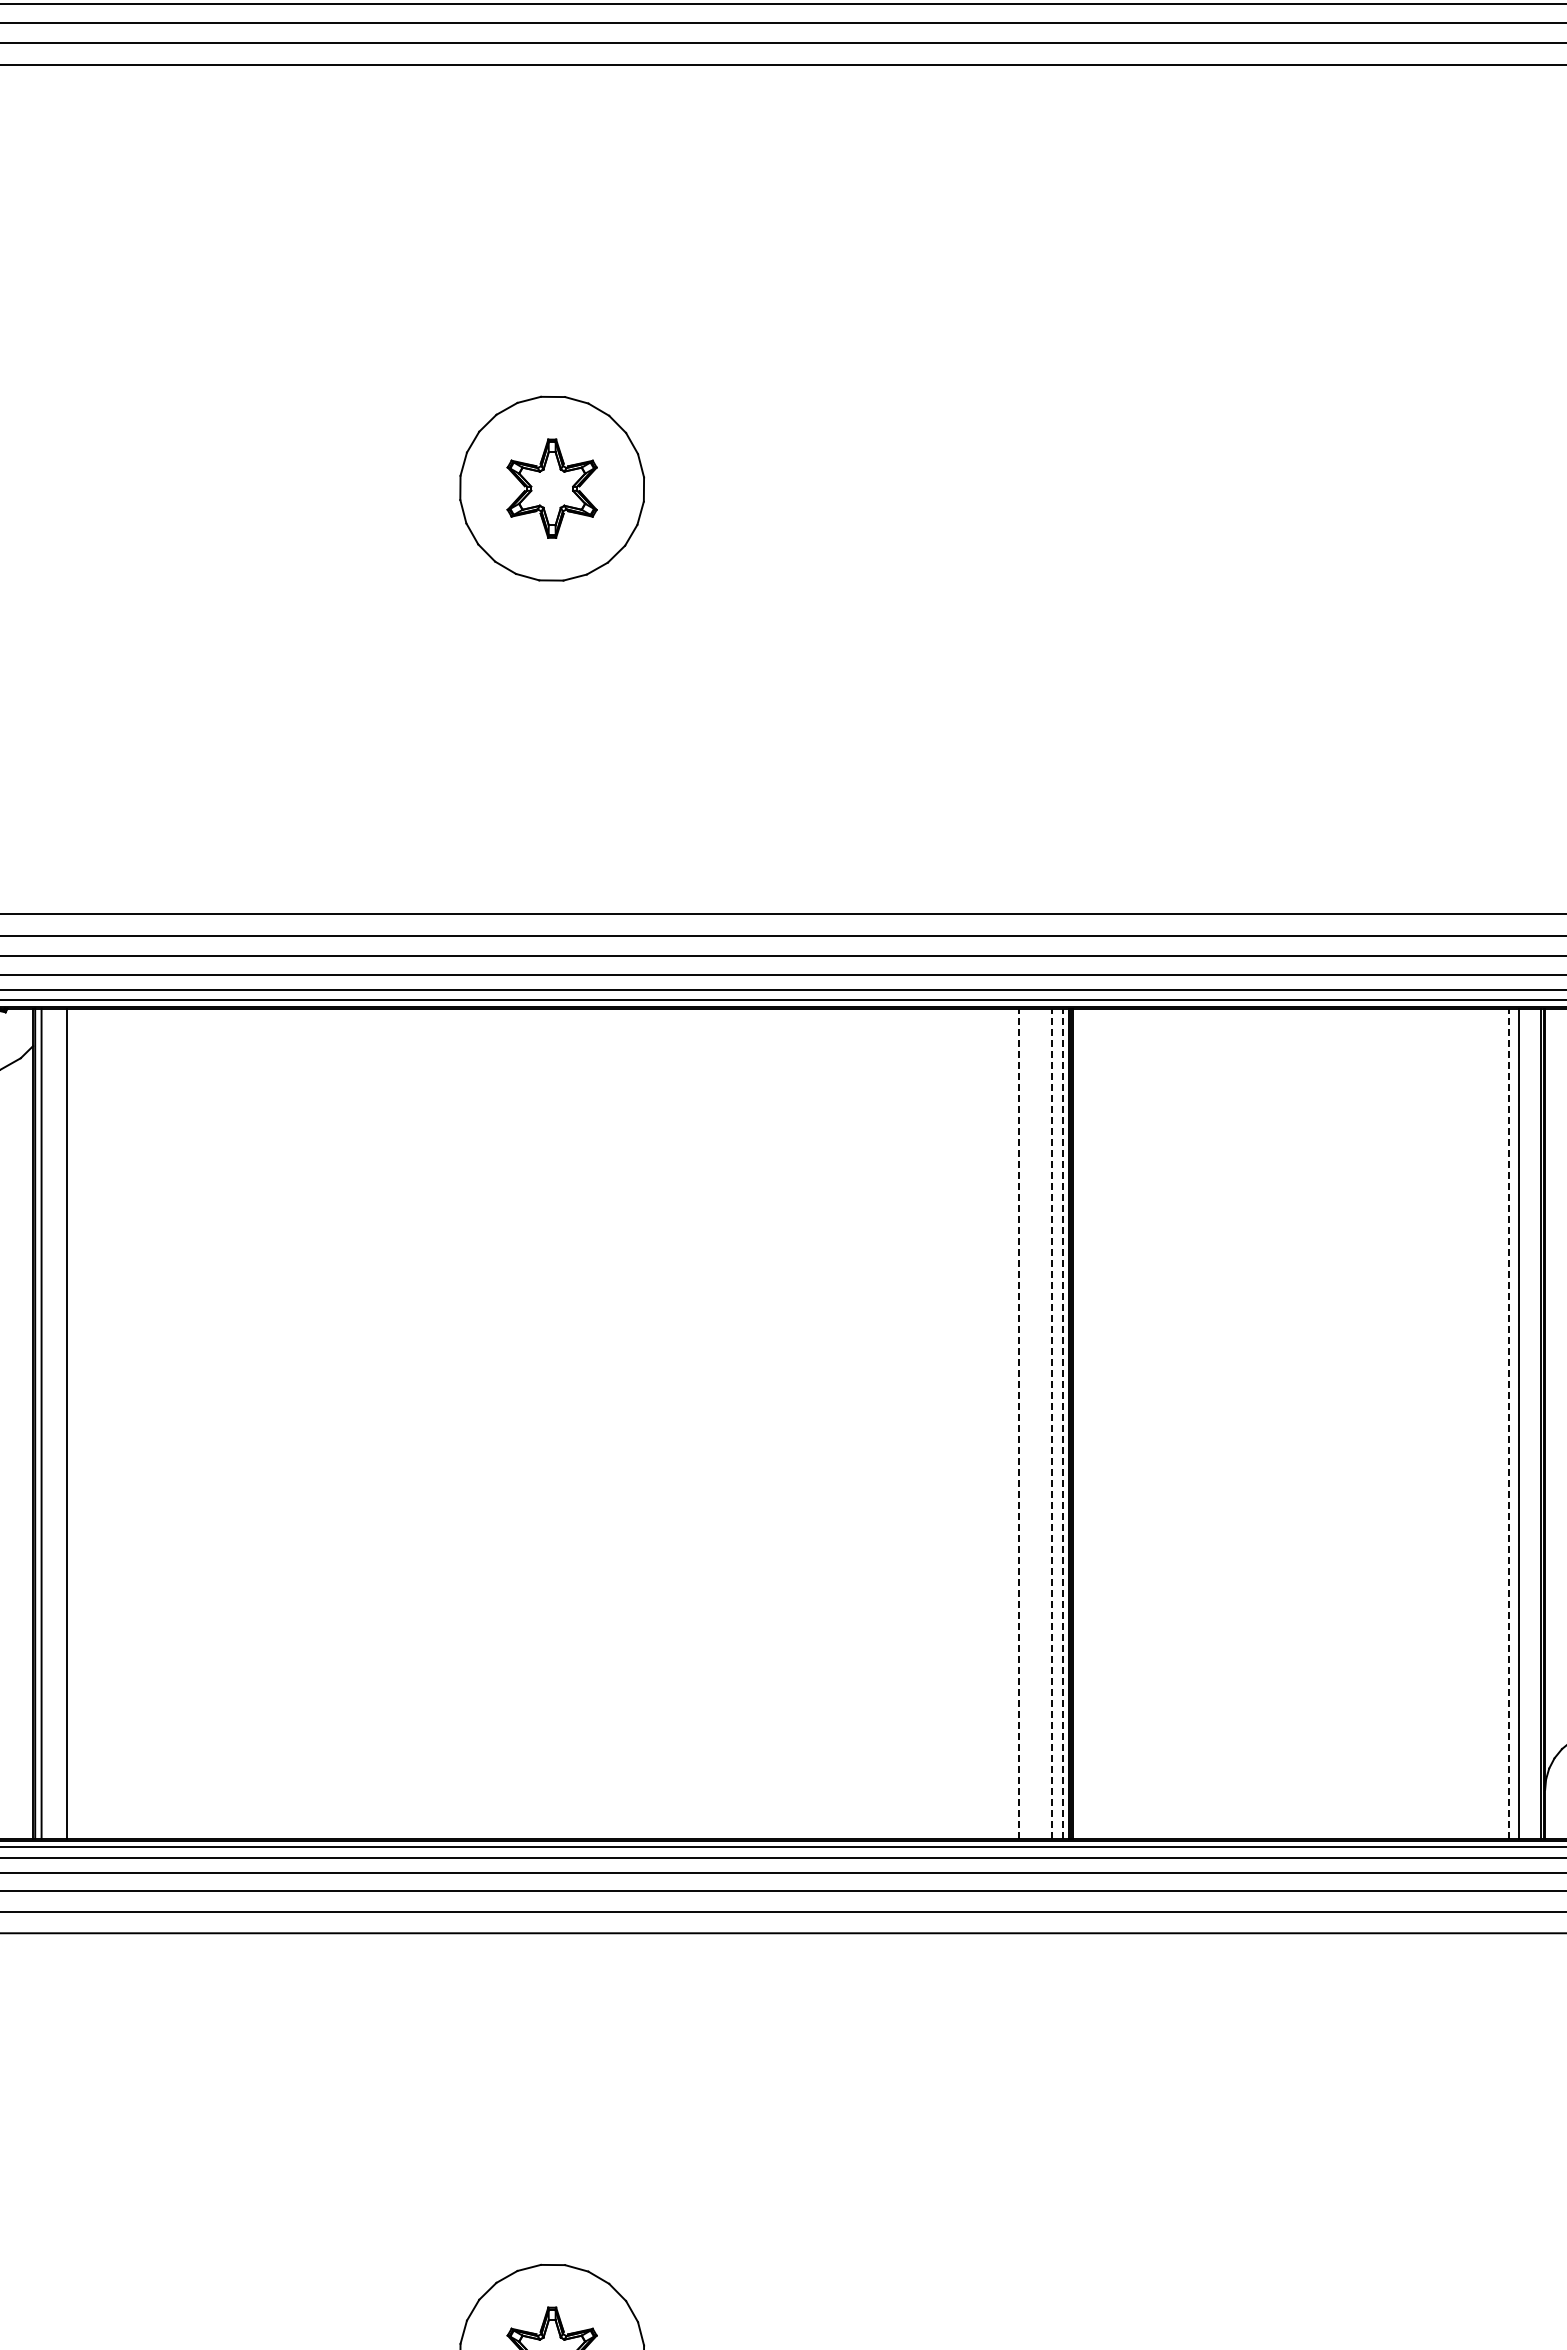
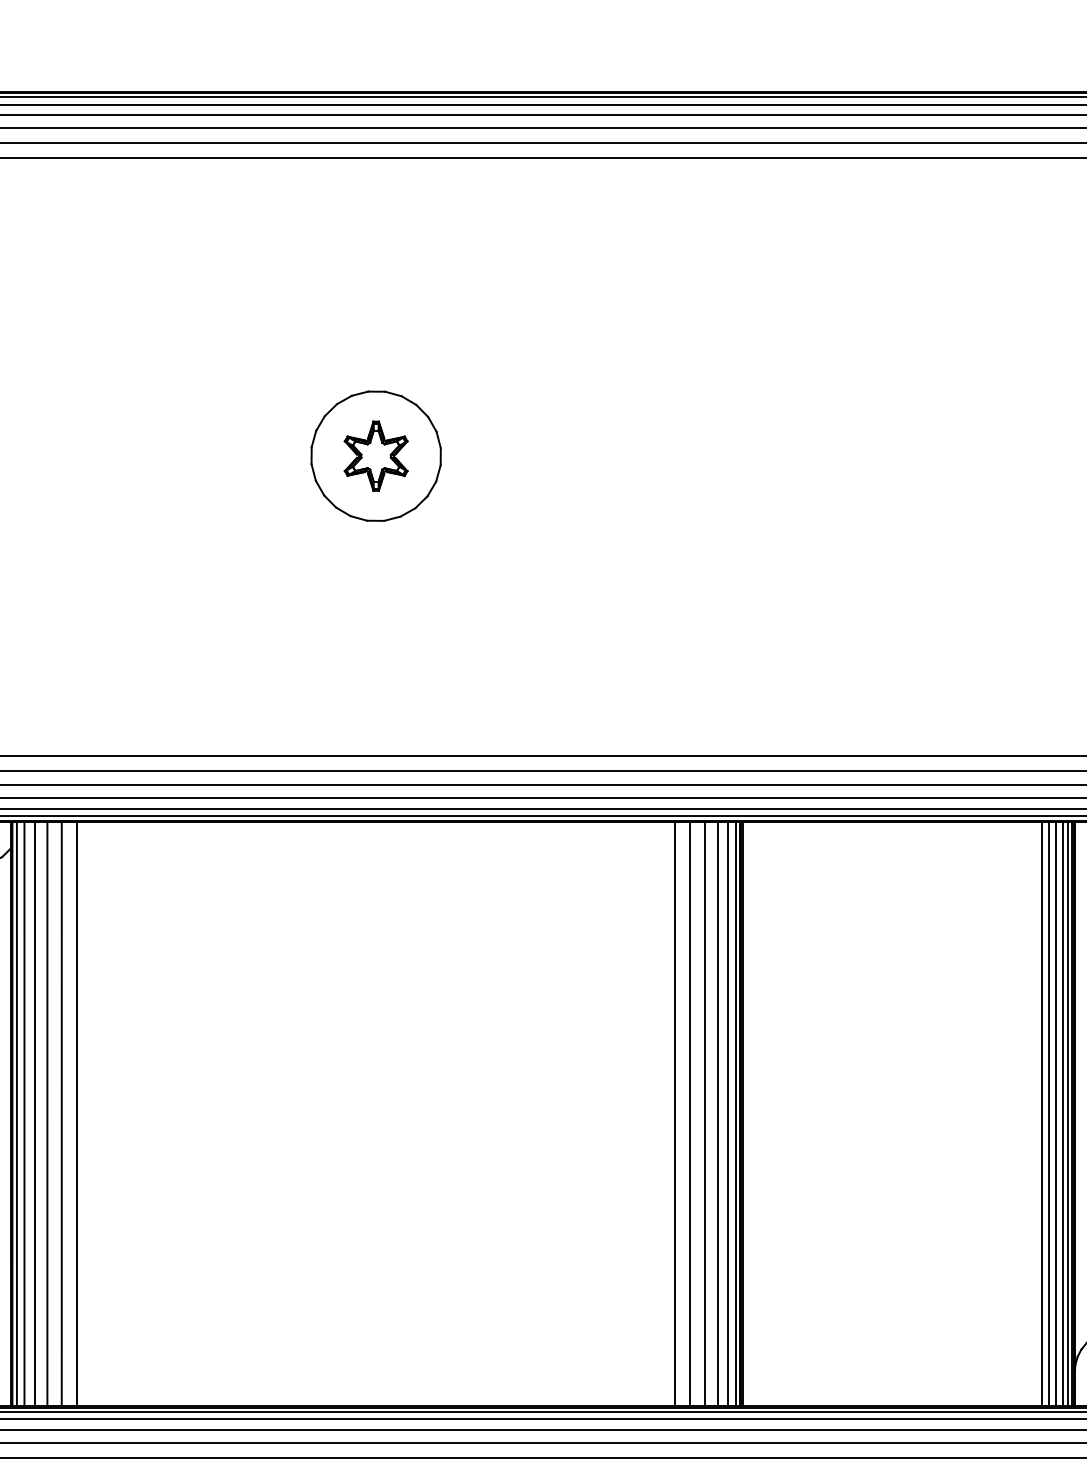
line: (52, 1423) -> (24, 1113), added
line: (84, 1423) -> (47, 1113), added
line: (105, 1423) -> (61, 1113), added
line: (126, 1423) -> (76, 1113), added
line: (976, 1423) -> (674, 1113), added
line: (998, 1423) -> (690, 1113), added
line: (1018, 1423) -> (704, 1113), dashed -> solid
line: (1037, 1423) -> (717, 1113), added
line: (1052, 1423) -> (728, 1113), dashed -> solid
line: (1063, 1423) -> (735, 1113), dashed -> solid
line: (1497, 1423) -> (1041, 1113), added
line: (1508, 1423) -> (1049, 1113), dashed -> solid
line: (1528, 1423) -> (1063, 1113), added
line: (1535, 1423) -> (1068, 1113), added

